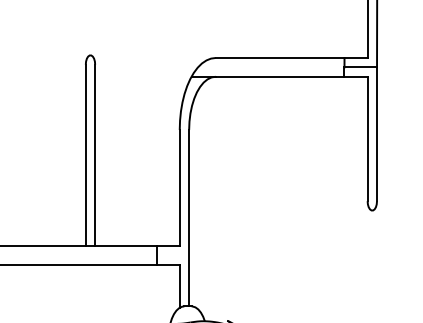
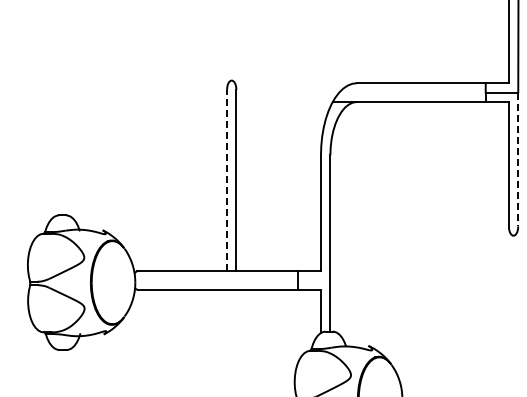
line: (377, 134) -> (518, 159), solid -> dashed
line: (86, 155) -> (227, 180), solid -> dashed

